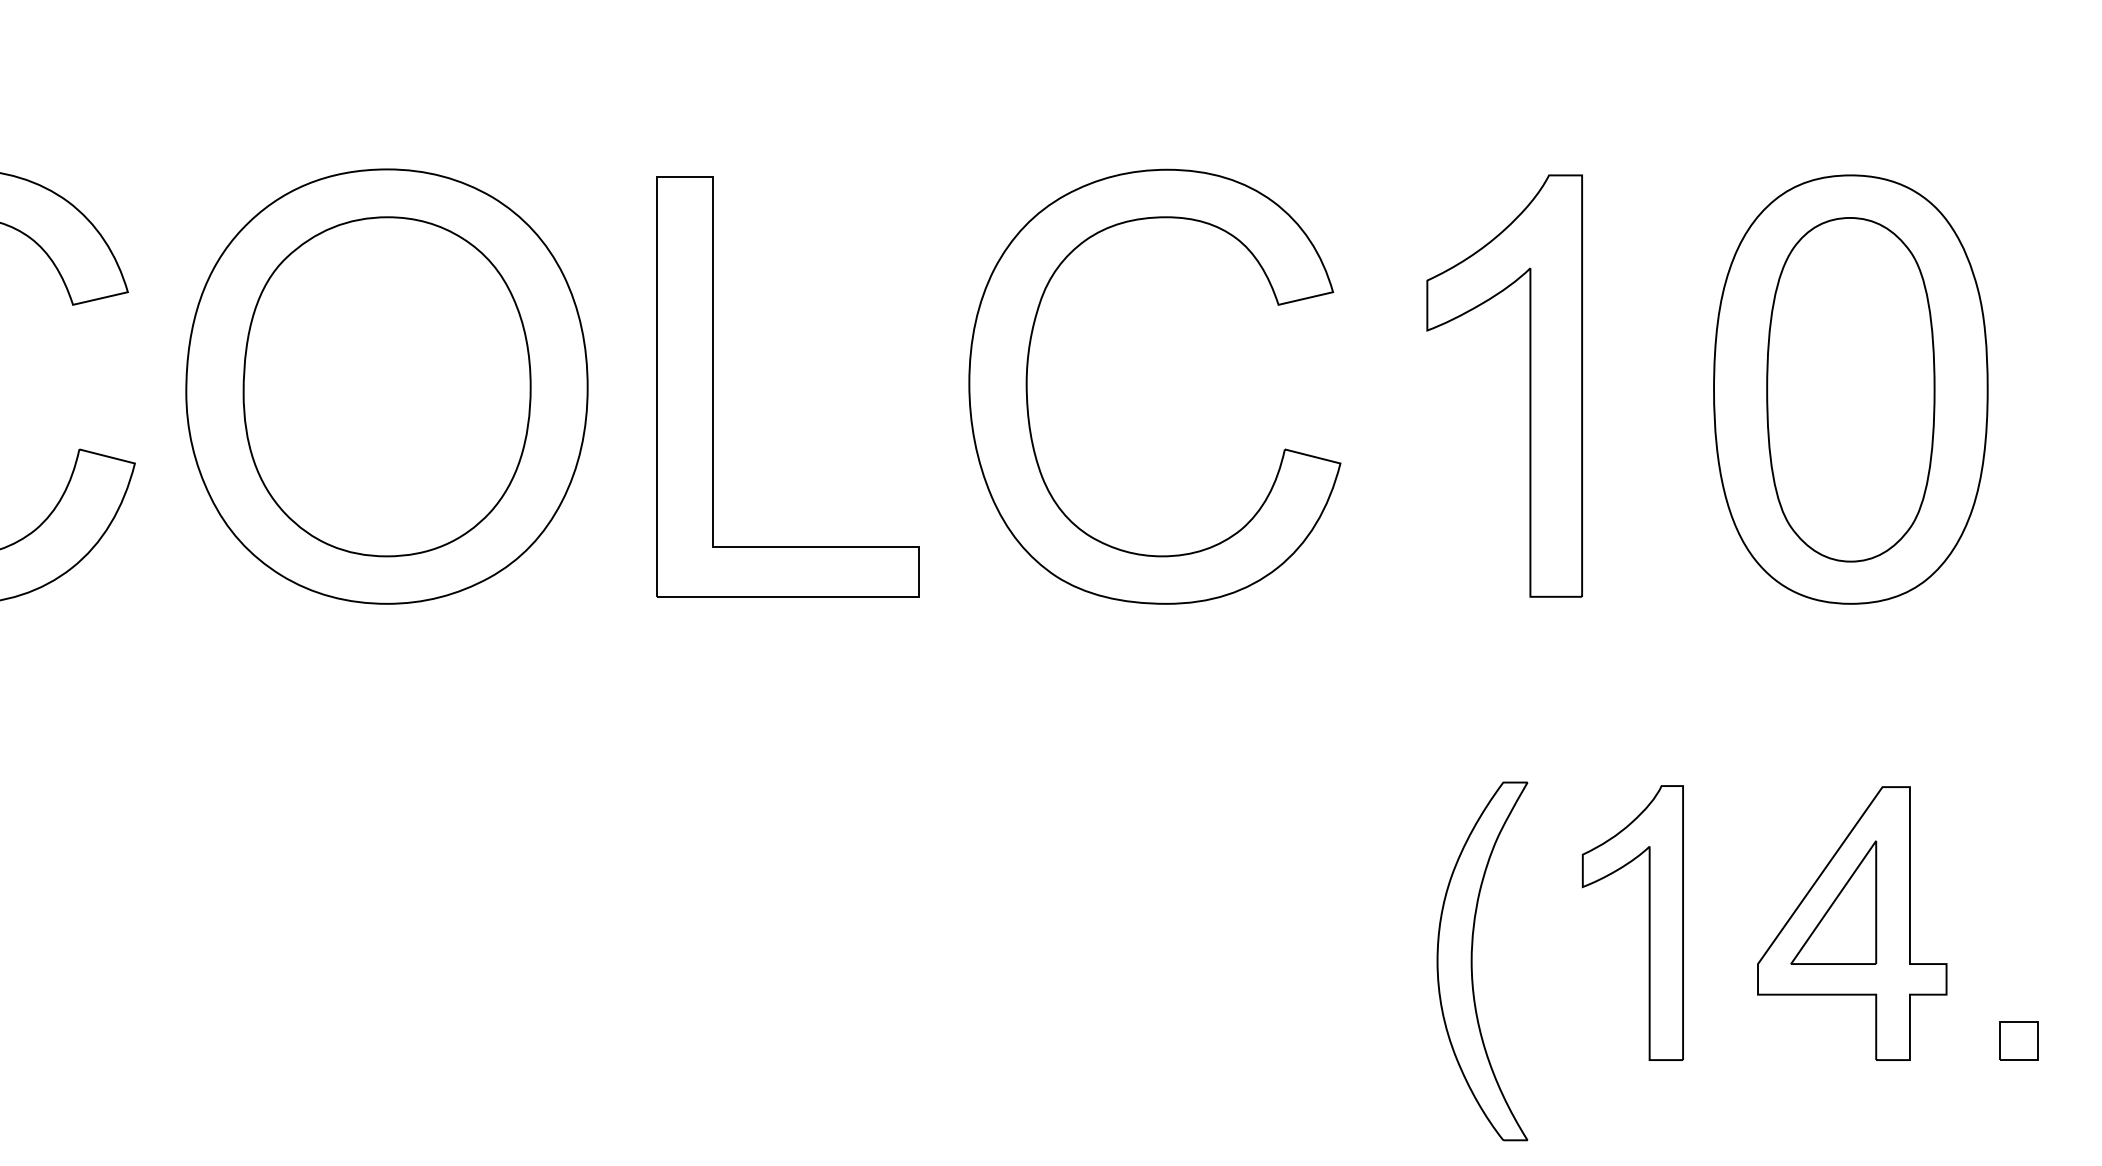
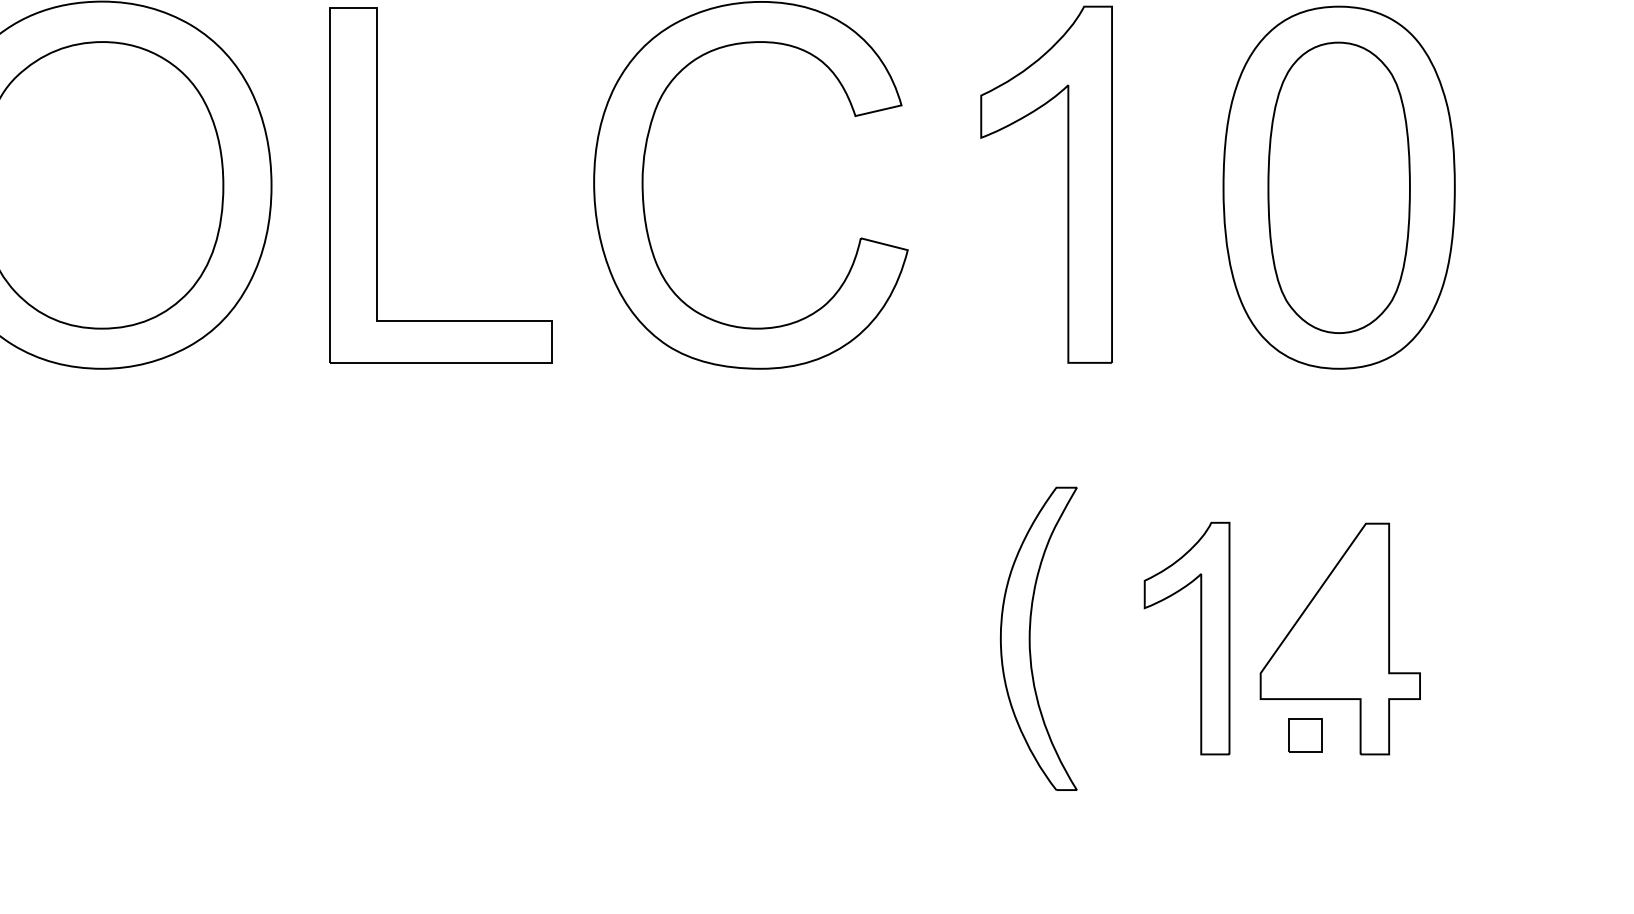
part: (1833, 902) -> (1324, 621), removed
part: (1648, 922) -> (1200, 638), moved
part: (1472, 961) -> (1030, 638), moved
part: (2018, 1040) -> (1305, 735), moved

